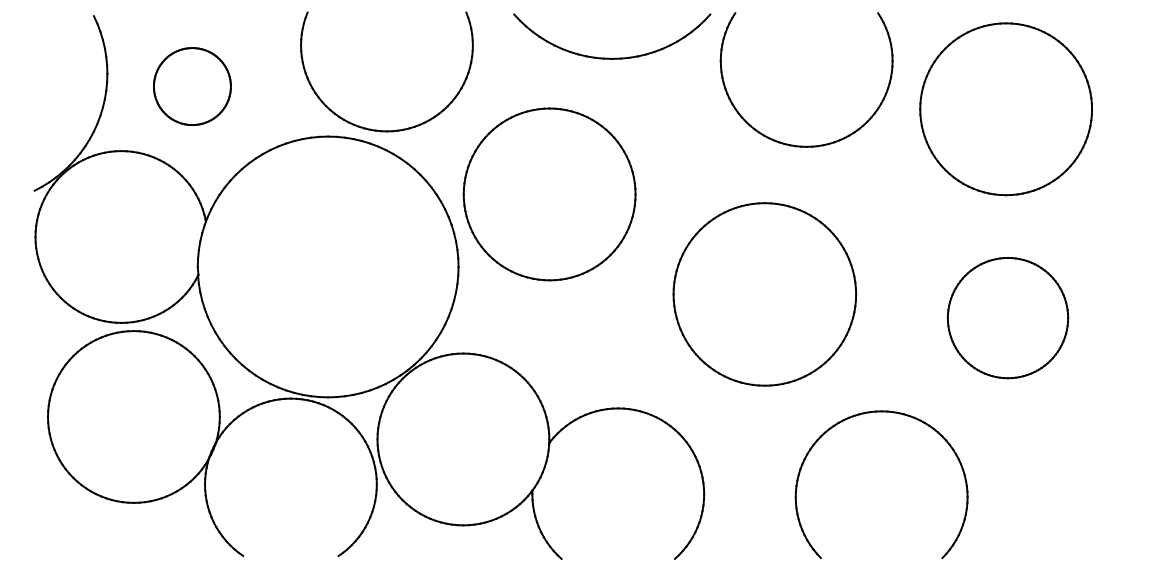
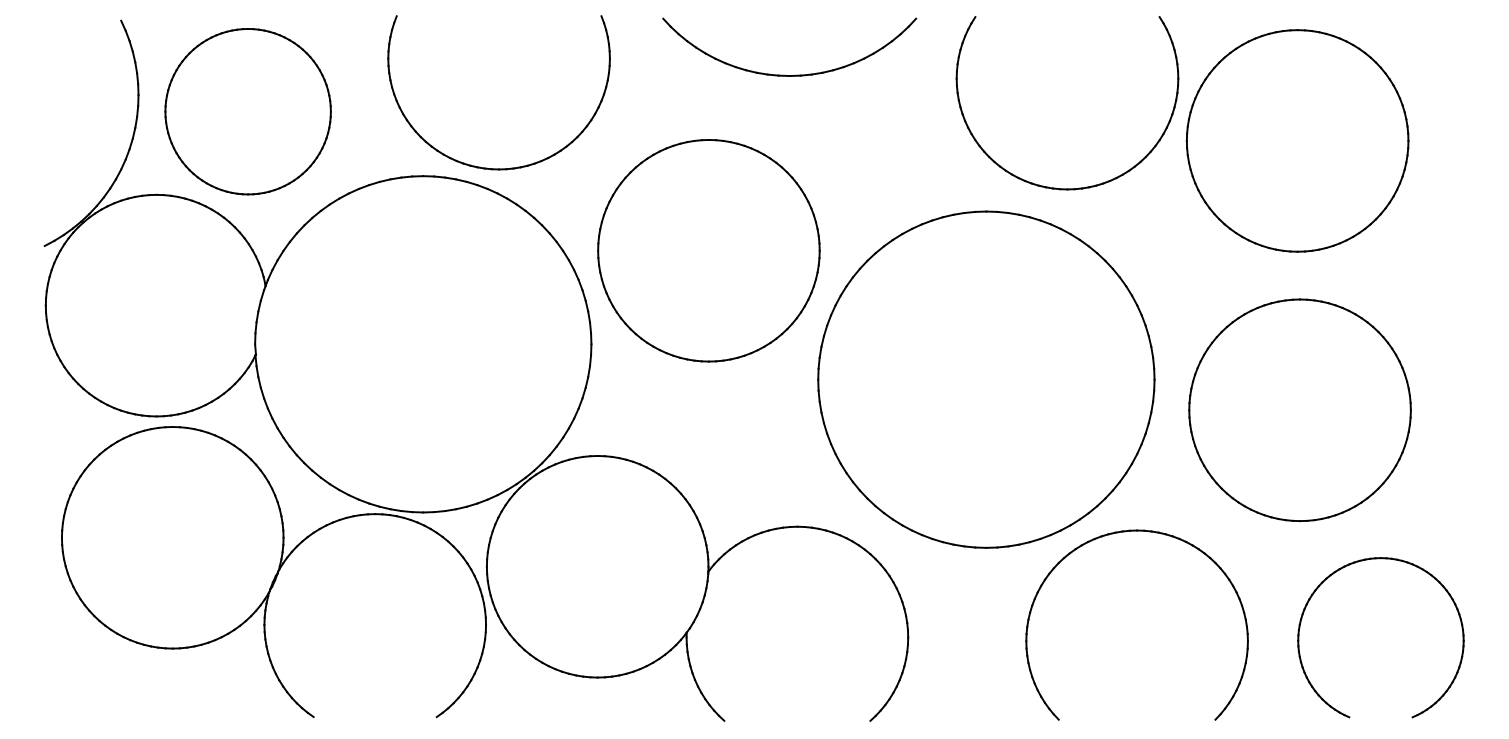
part: (192, 86) -> (248, 111), size x1.67
part: (806, 145) -> (1067, 187), moved
part: (764, 294) -> (986, 379), size x1.43
part: (1007, 317) -> (1299, 409), size x1.43
part: (1063, 434) -> (1371, 560), added

